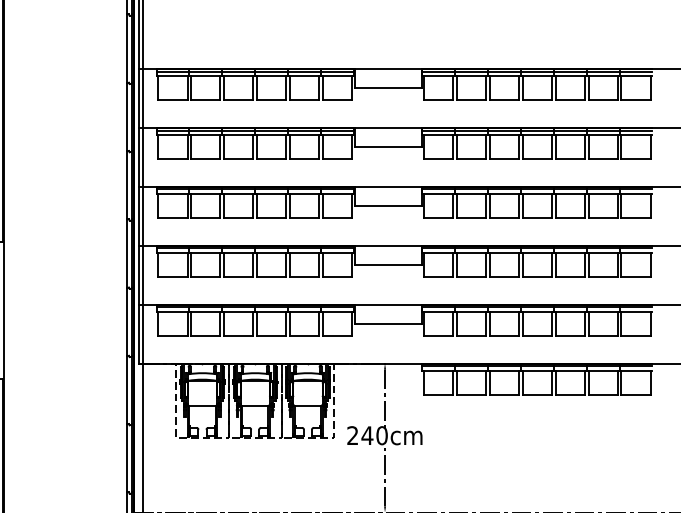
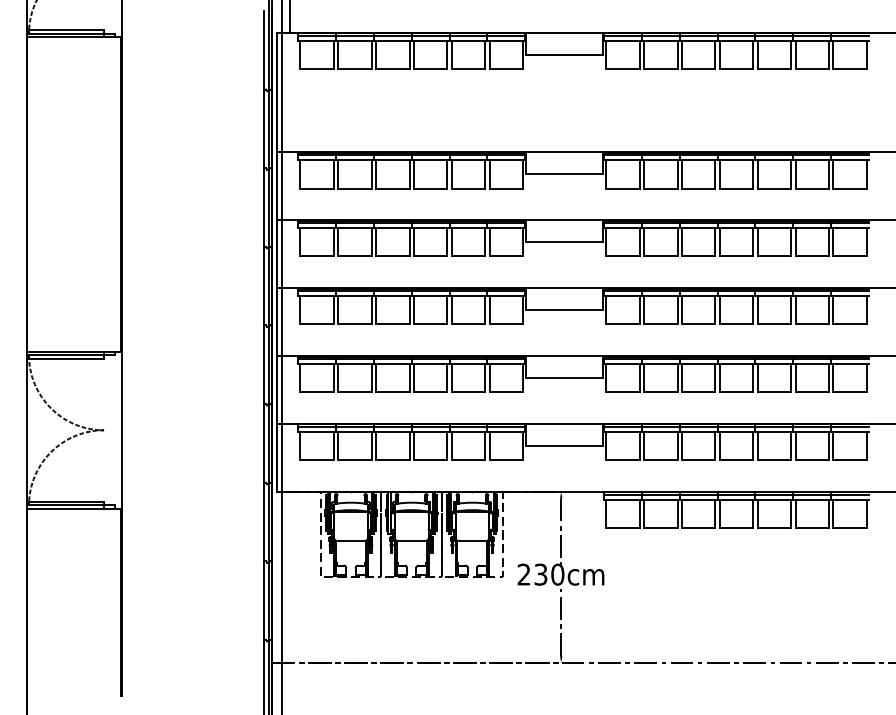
text: (367, 435) -> (540, 574), 240cm -> 230cm

